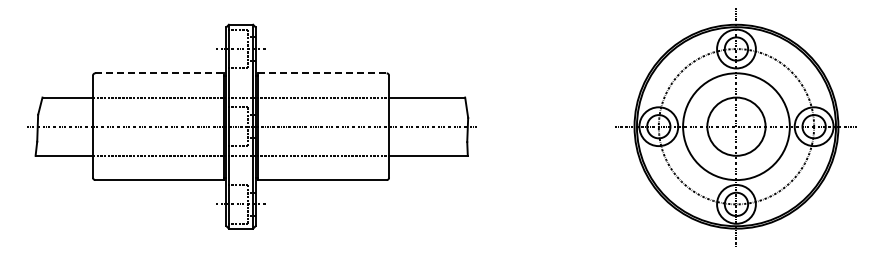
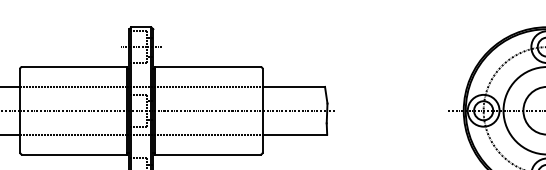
line: (160, 73) -> (75, 67), dashed -> solid
line: (322, 73) -> (208, 67), dashed -> solid

